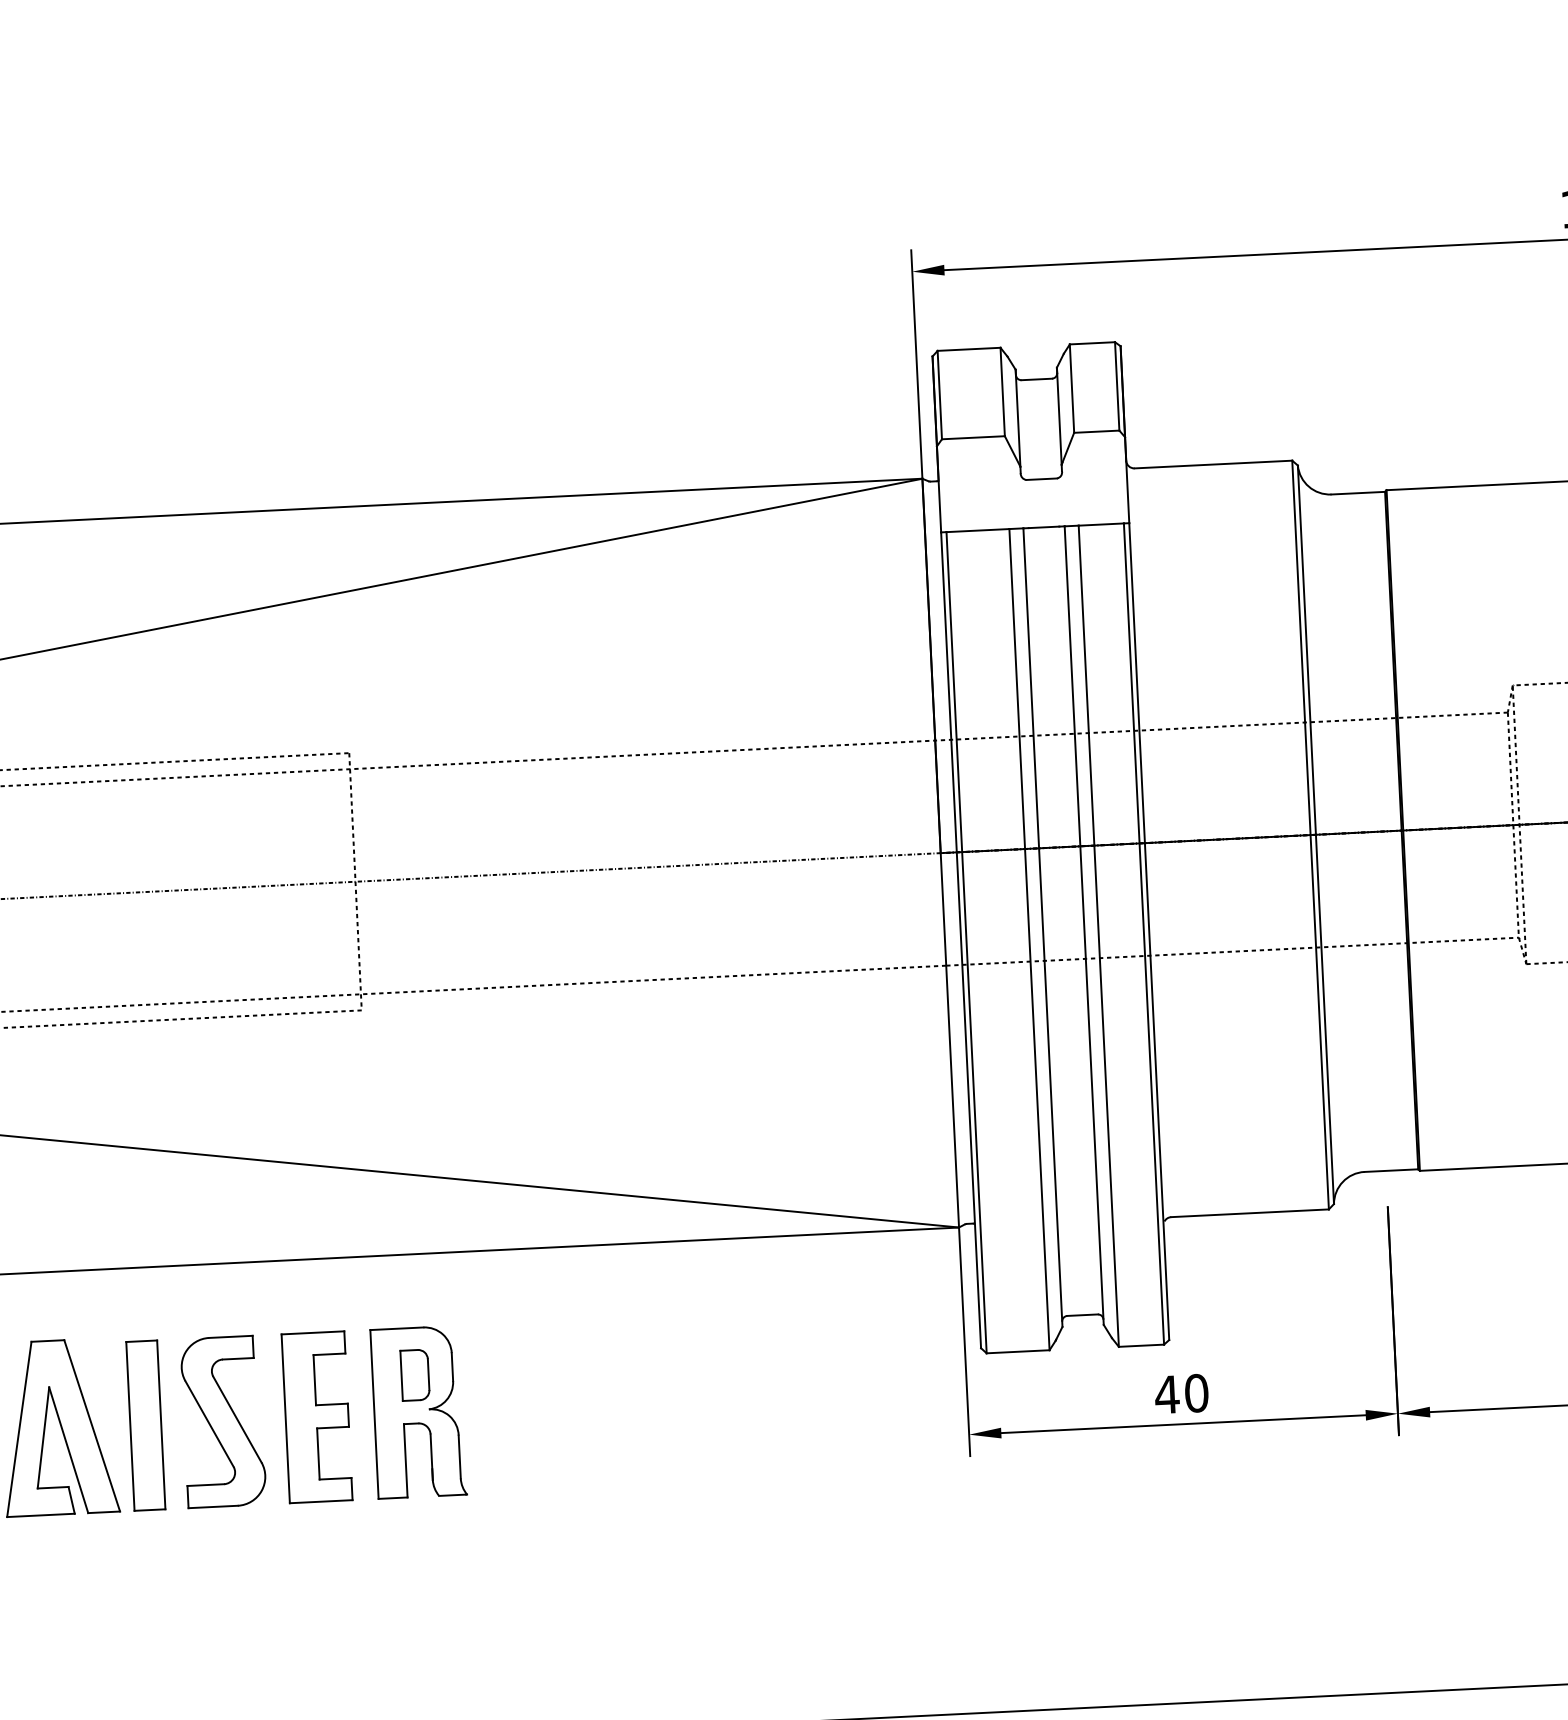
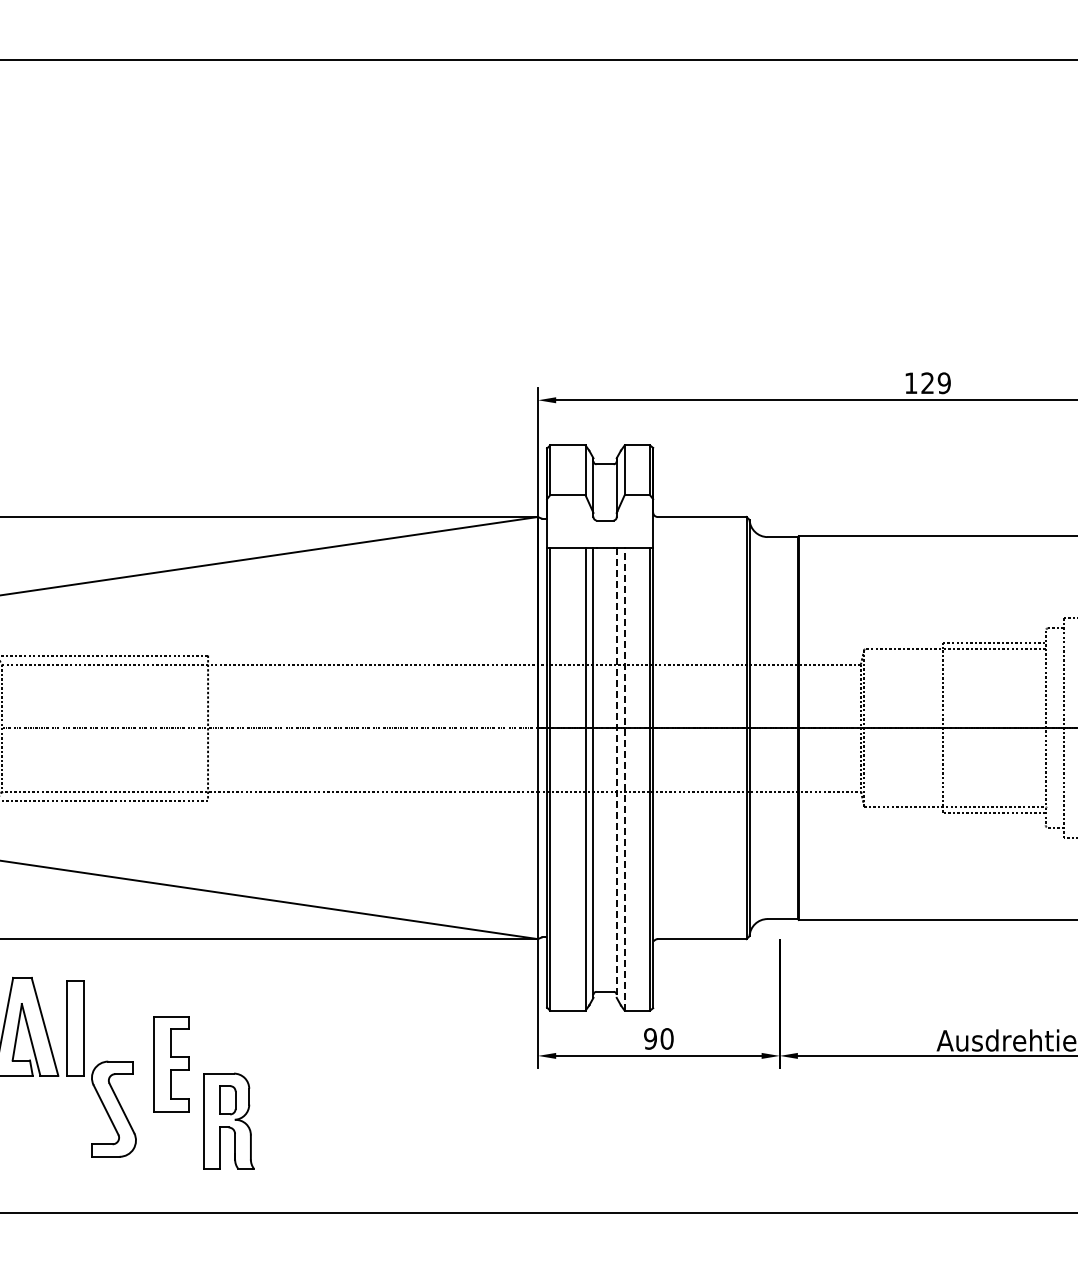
line: (1083, 926) -> (616, 773), solid -> dashed
line: (1098, 935) -> (624, 778), solid -> dashed
text: (1167, 1393) -> (650, 1038), 40 -> 90
part: (417, 1411) -> (228, 1120), moved
part: (316, 1417) -> (171, 1064), moved
part: (222, 1420) -> (113, 1108), moved

